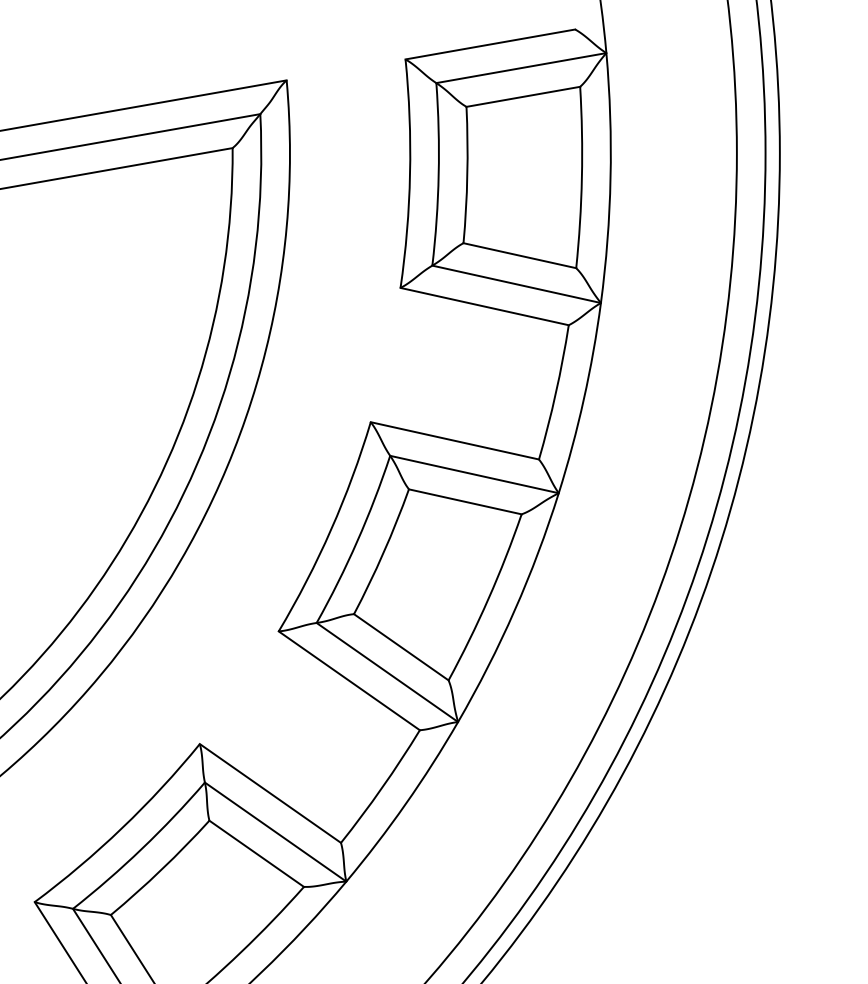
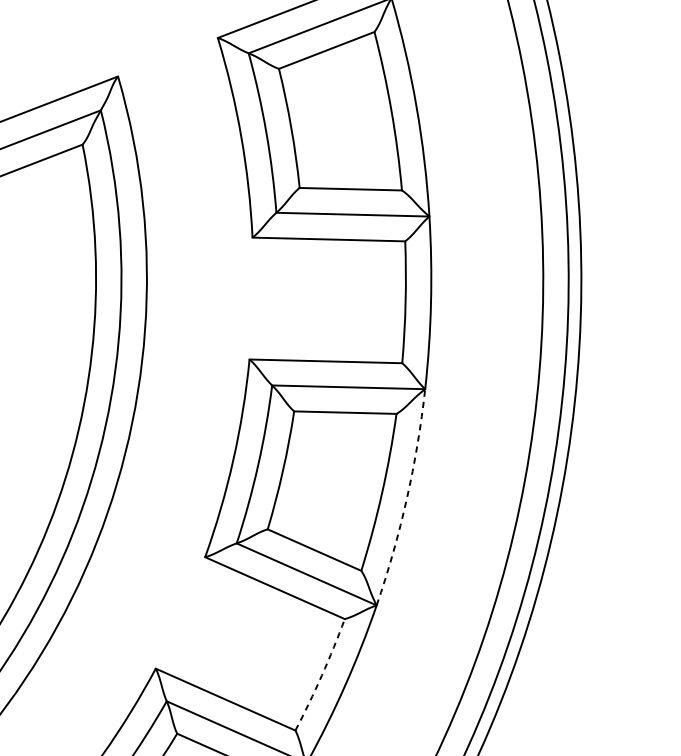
arc: (514, 610) -> (406, 498), solid -> dashed
arc: (382, 787) -> (322, 675), solid -> dashed

